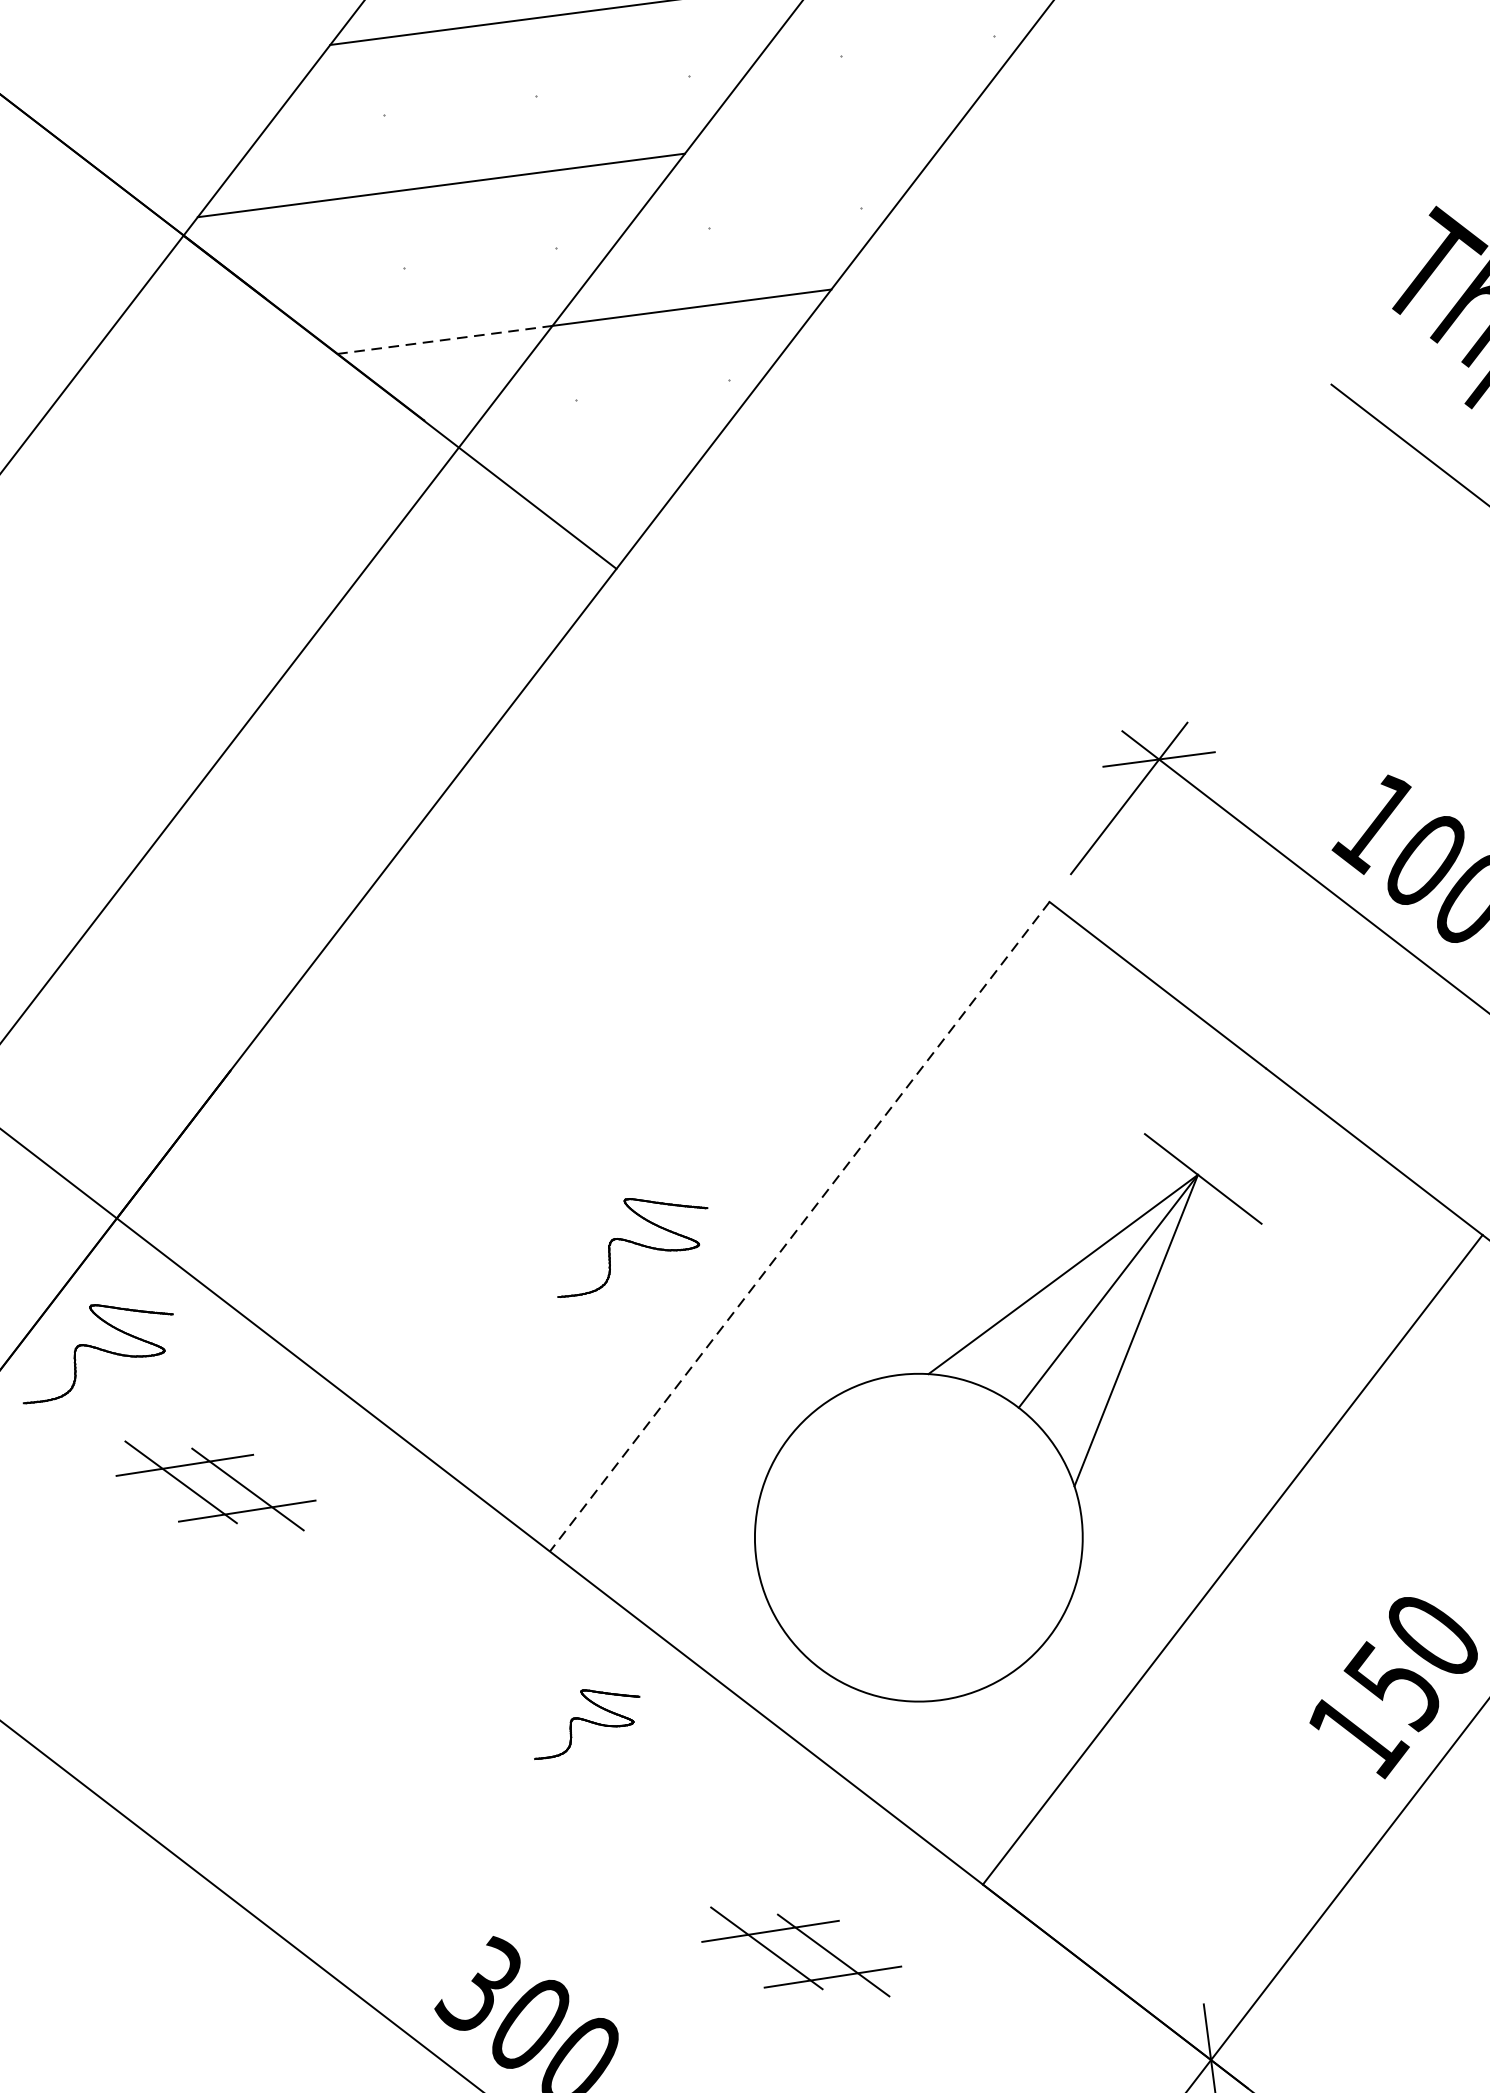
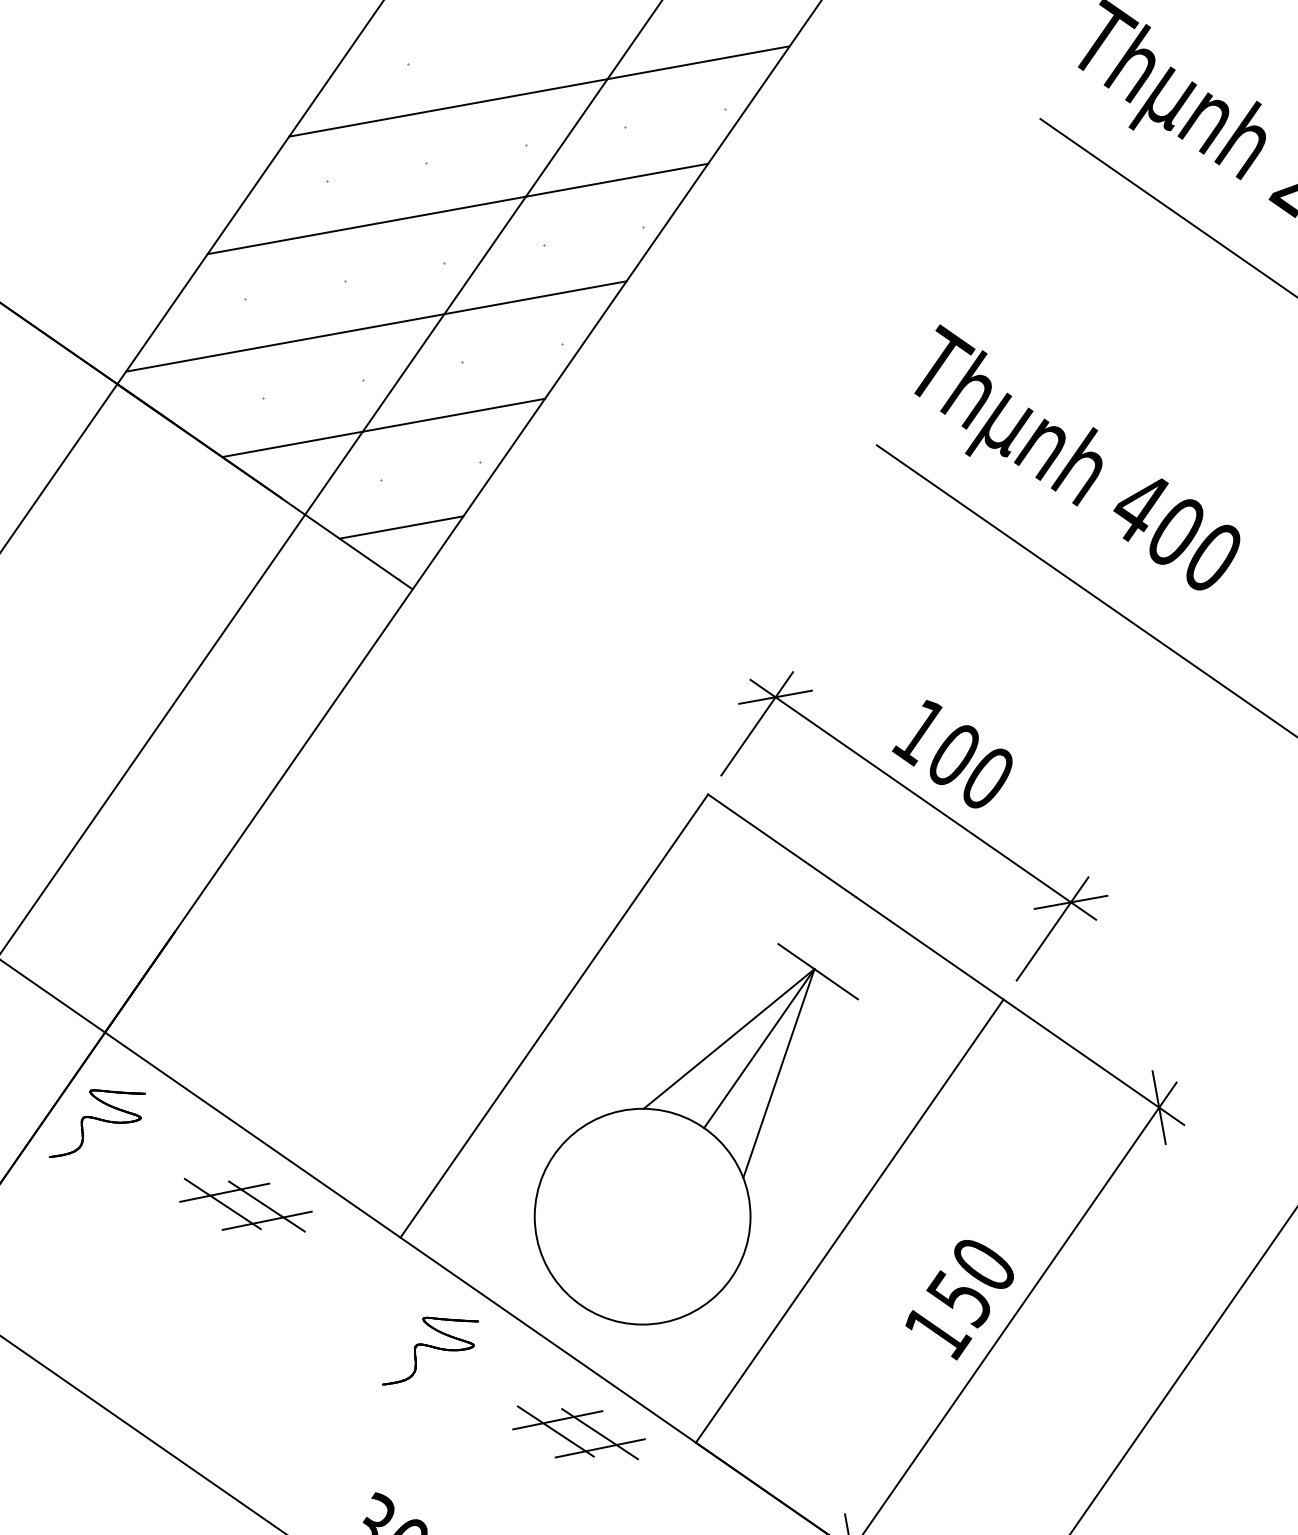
line: (824, 135) -> (535, 297), added
line: (444, 340) -> (292, 444), dashed -> solid
line: (604, 474) -> (401, 527), added
line: (799, 1227) -> (554, 1016), dashed -> solid
part: (631, 1249) -> (444, 1036), removed
part: (215, 1484) -> (245, 1204), moved
part: (587, 1724) -> (430, 1350), size x1.43
part: (801, 1951) -> (578, 1432), moved

